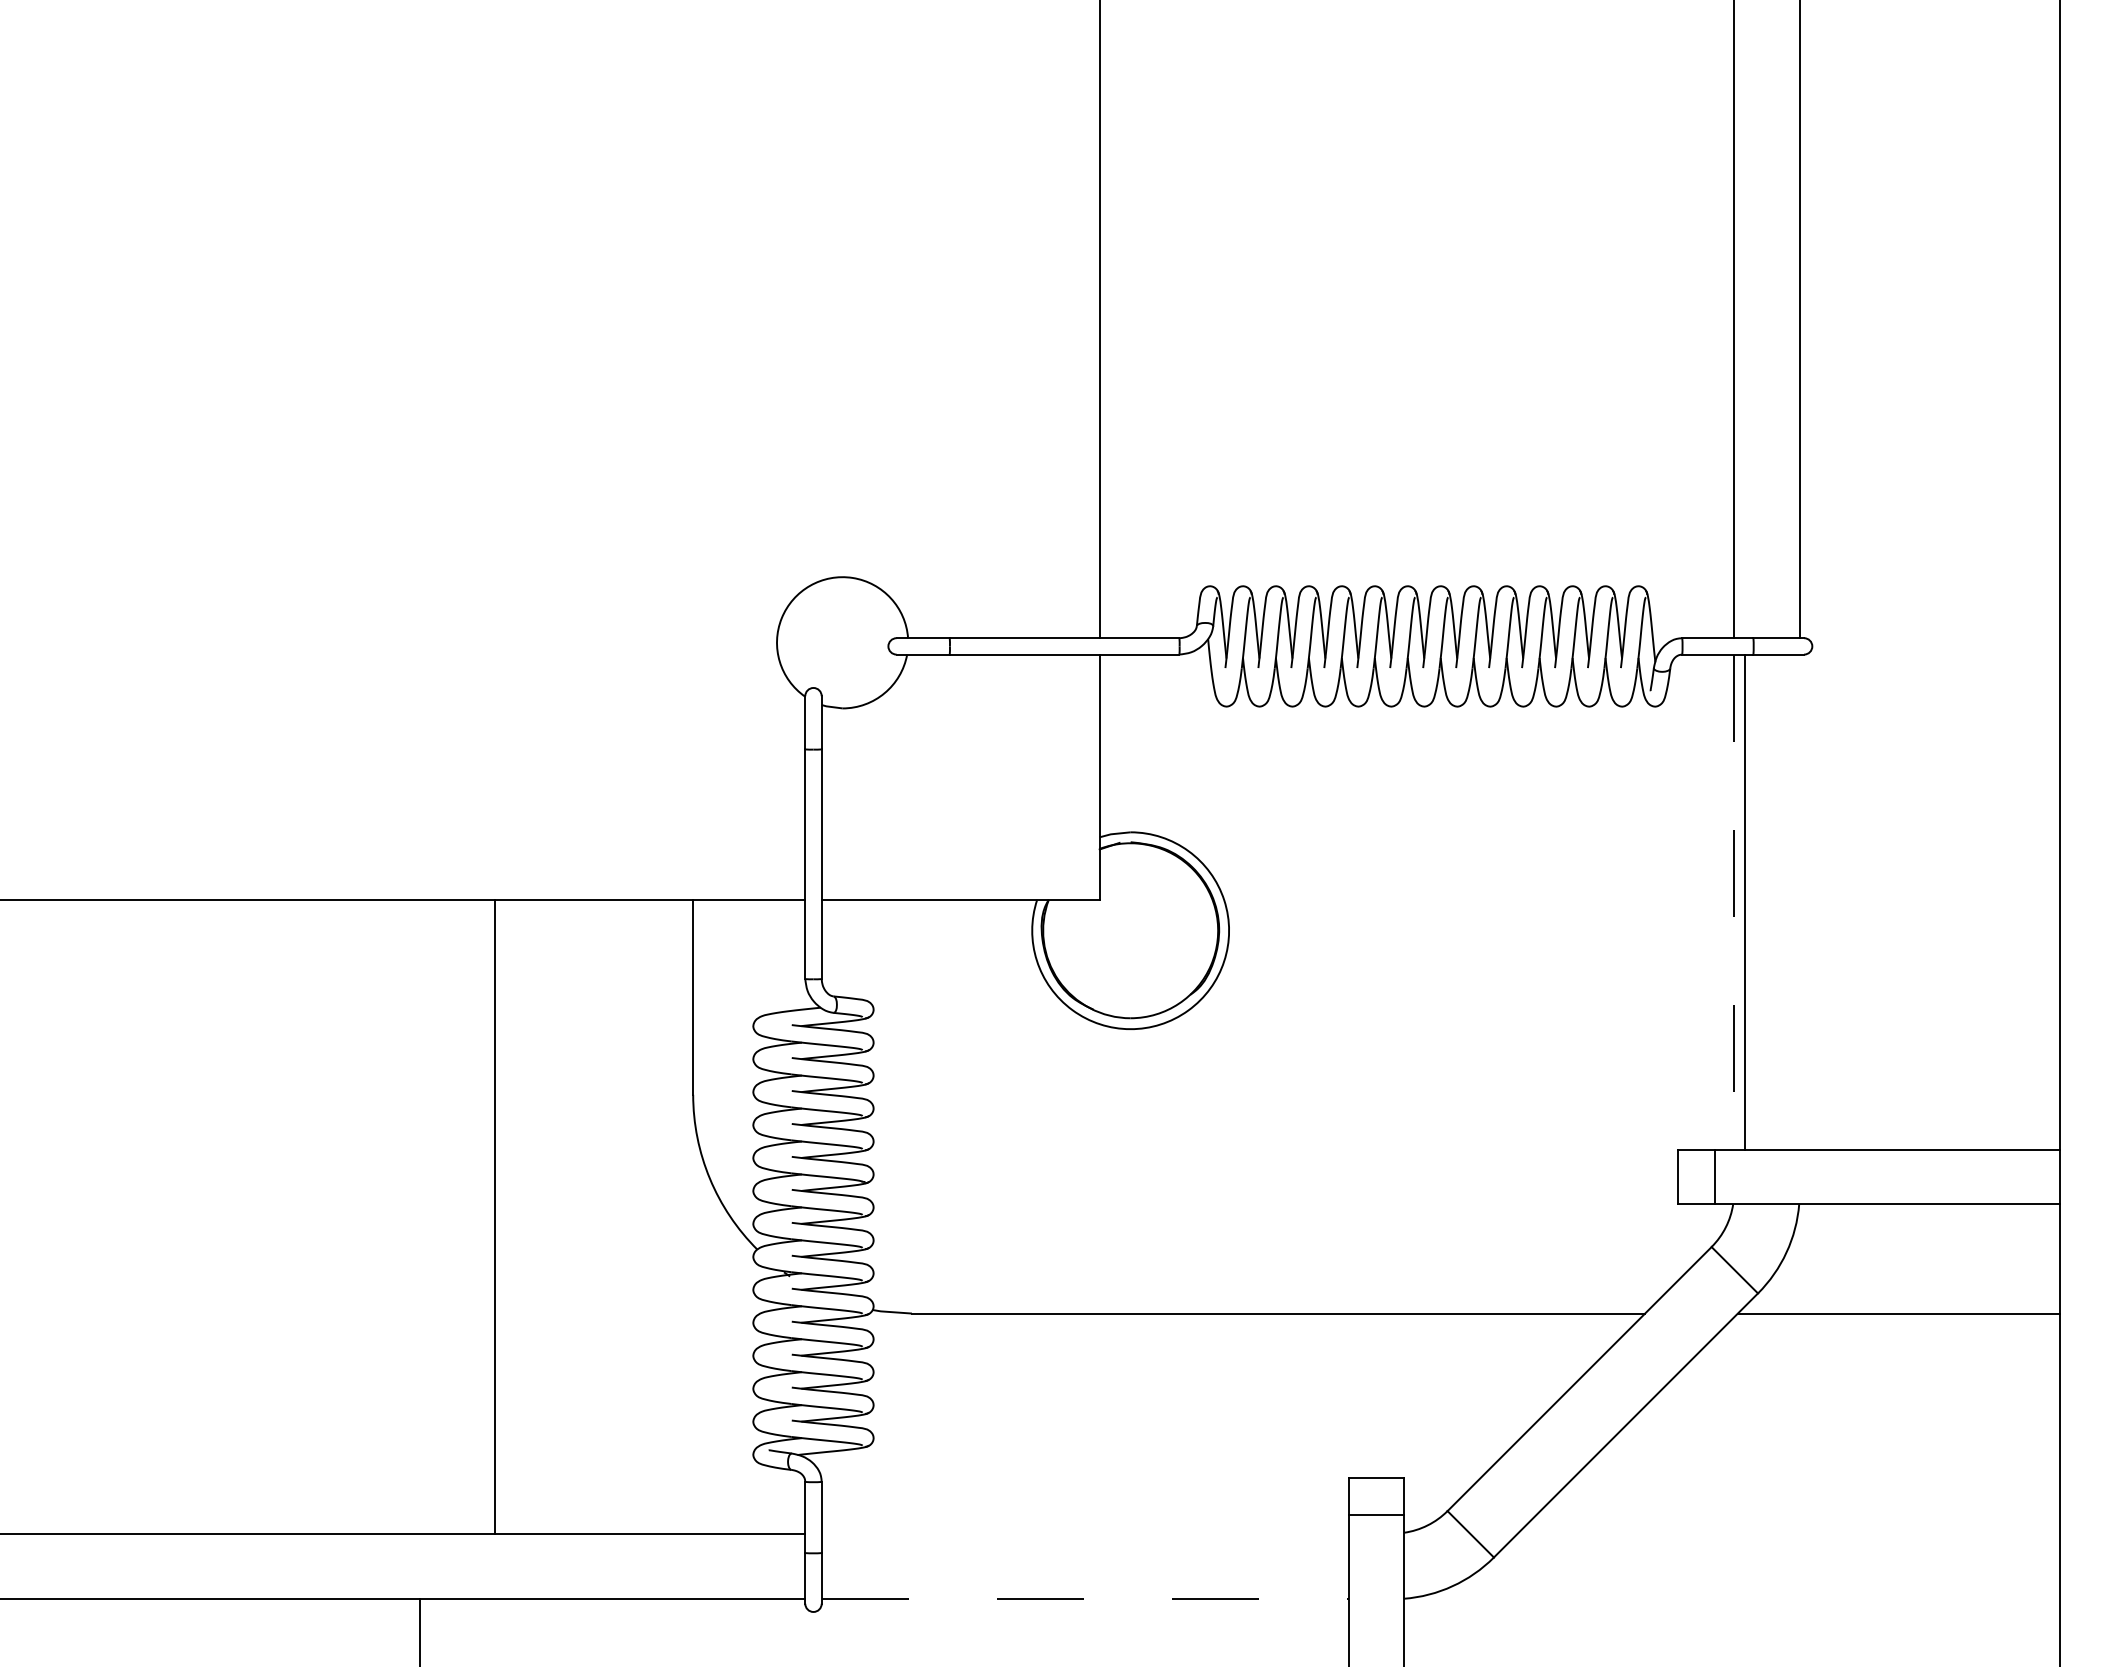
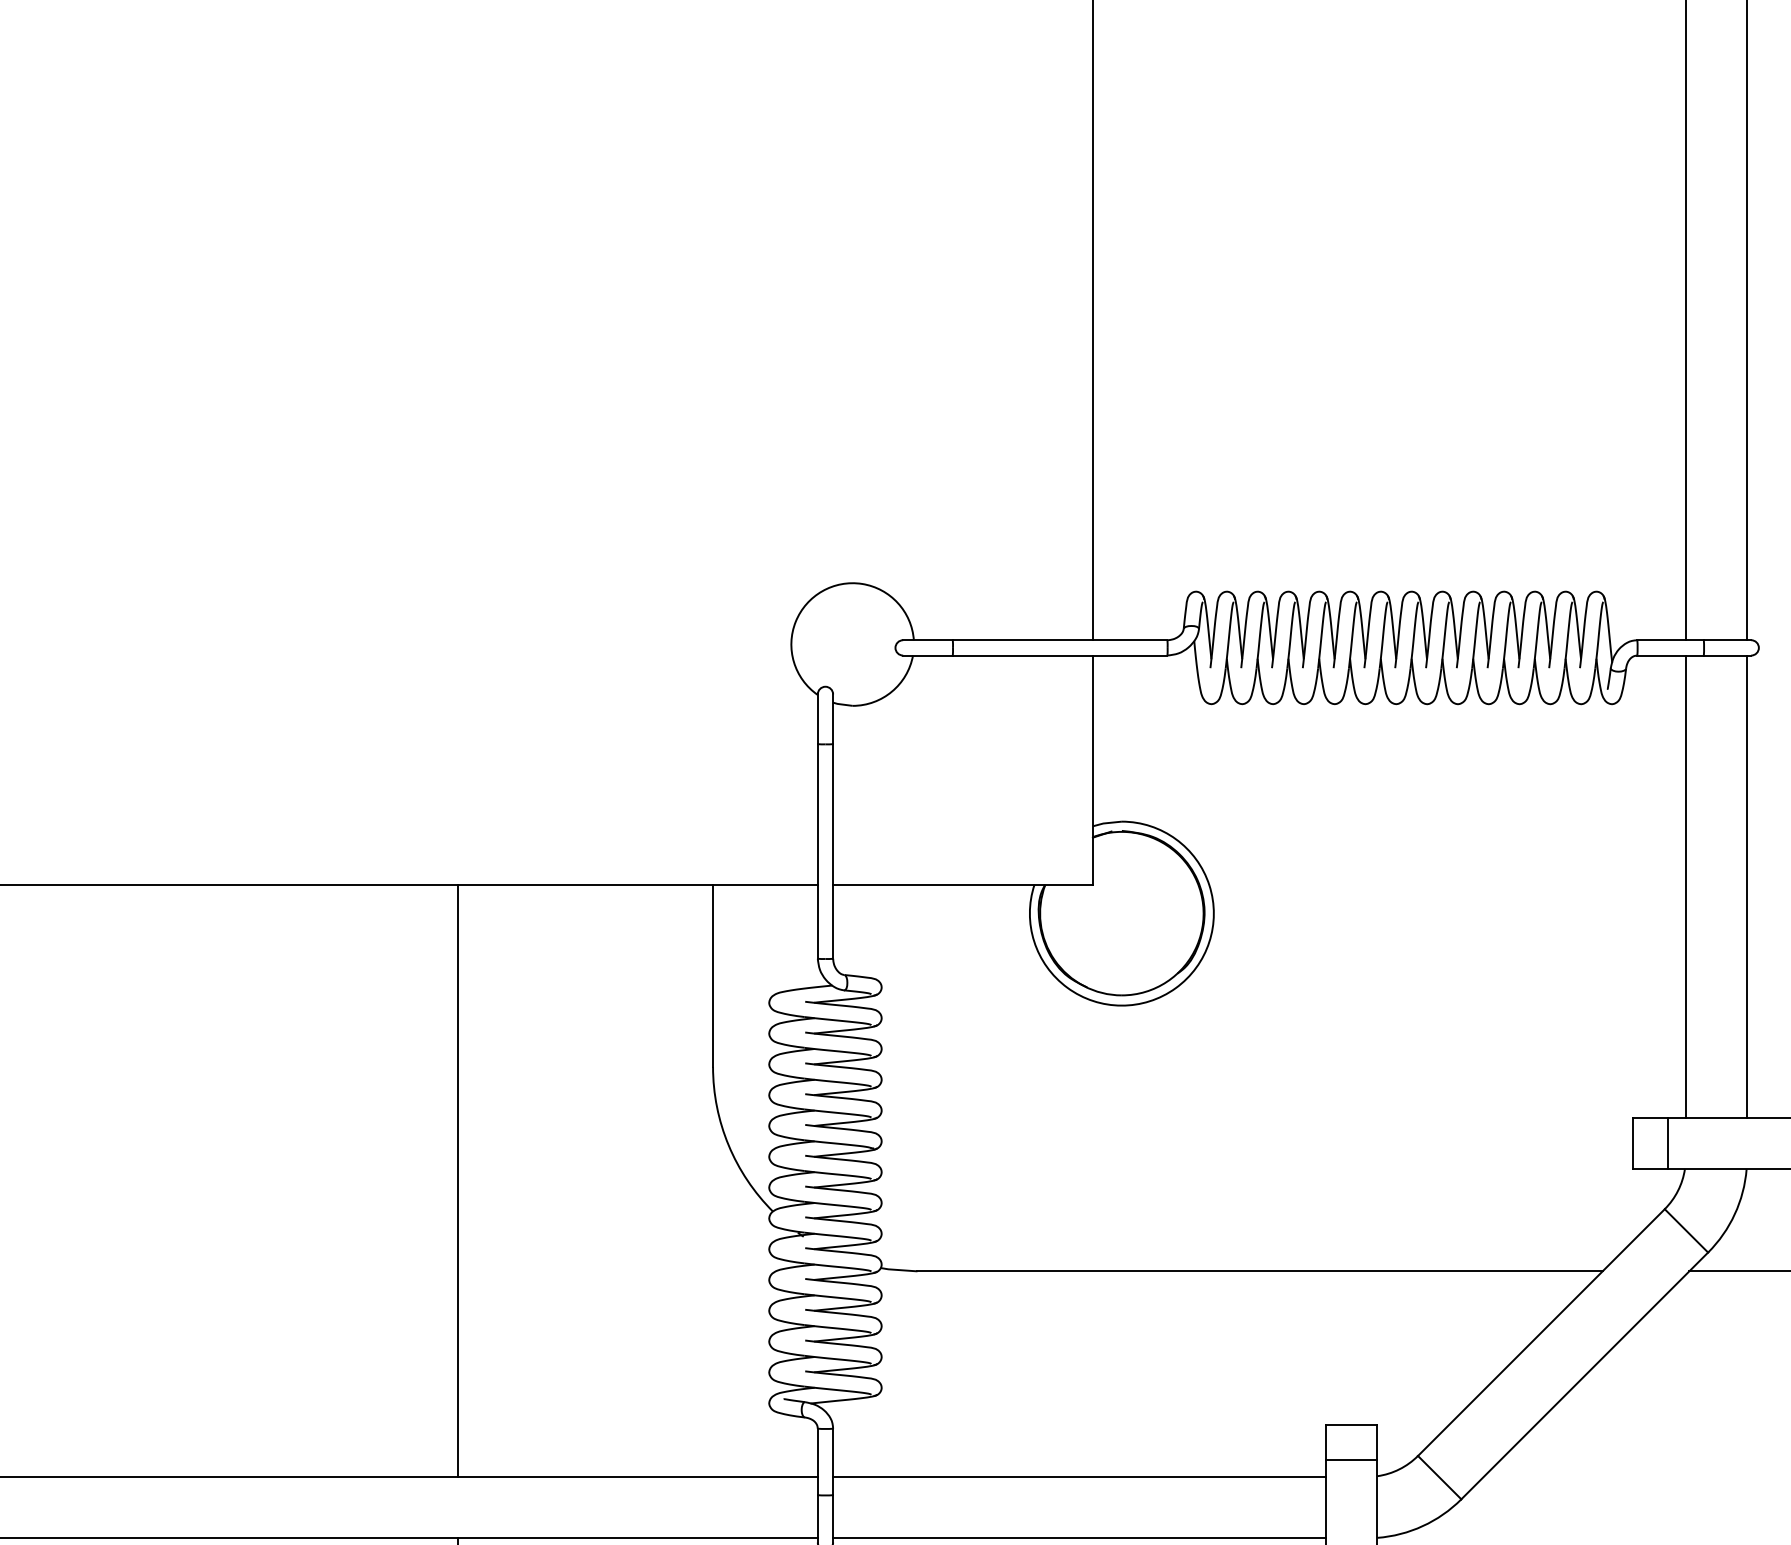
line: (1744, 901) -> (1746, 886), moved
line: (1734, 902) -> (1686, 887), dashed -> solid
line: (494, 1216) -> (457, 1180), moved
line: (1085, 1533) -> (1079, 1476), added
line: (1085, 1599) -> (1079, 1538), dashed -> solid

